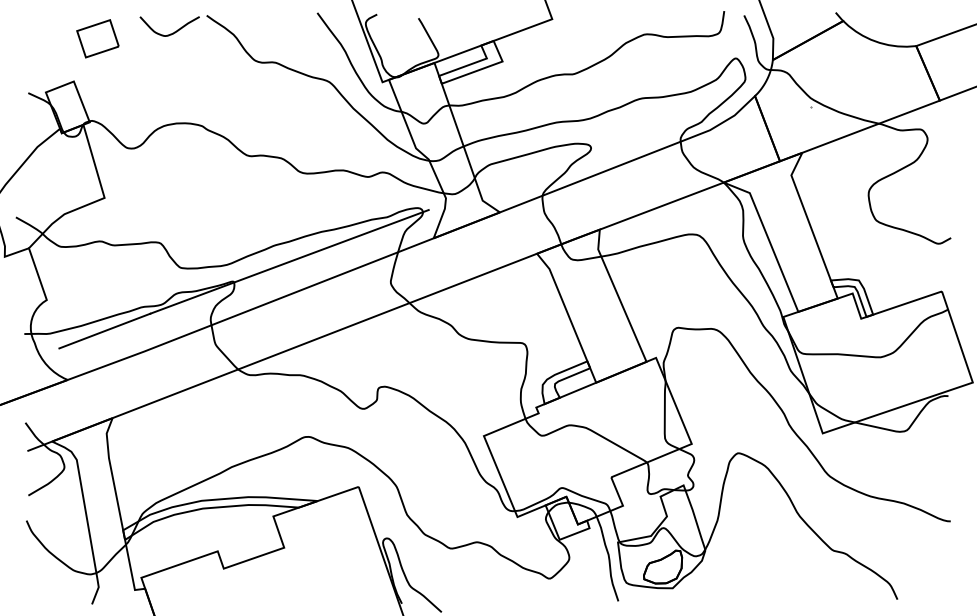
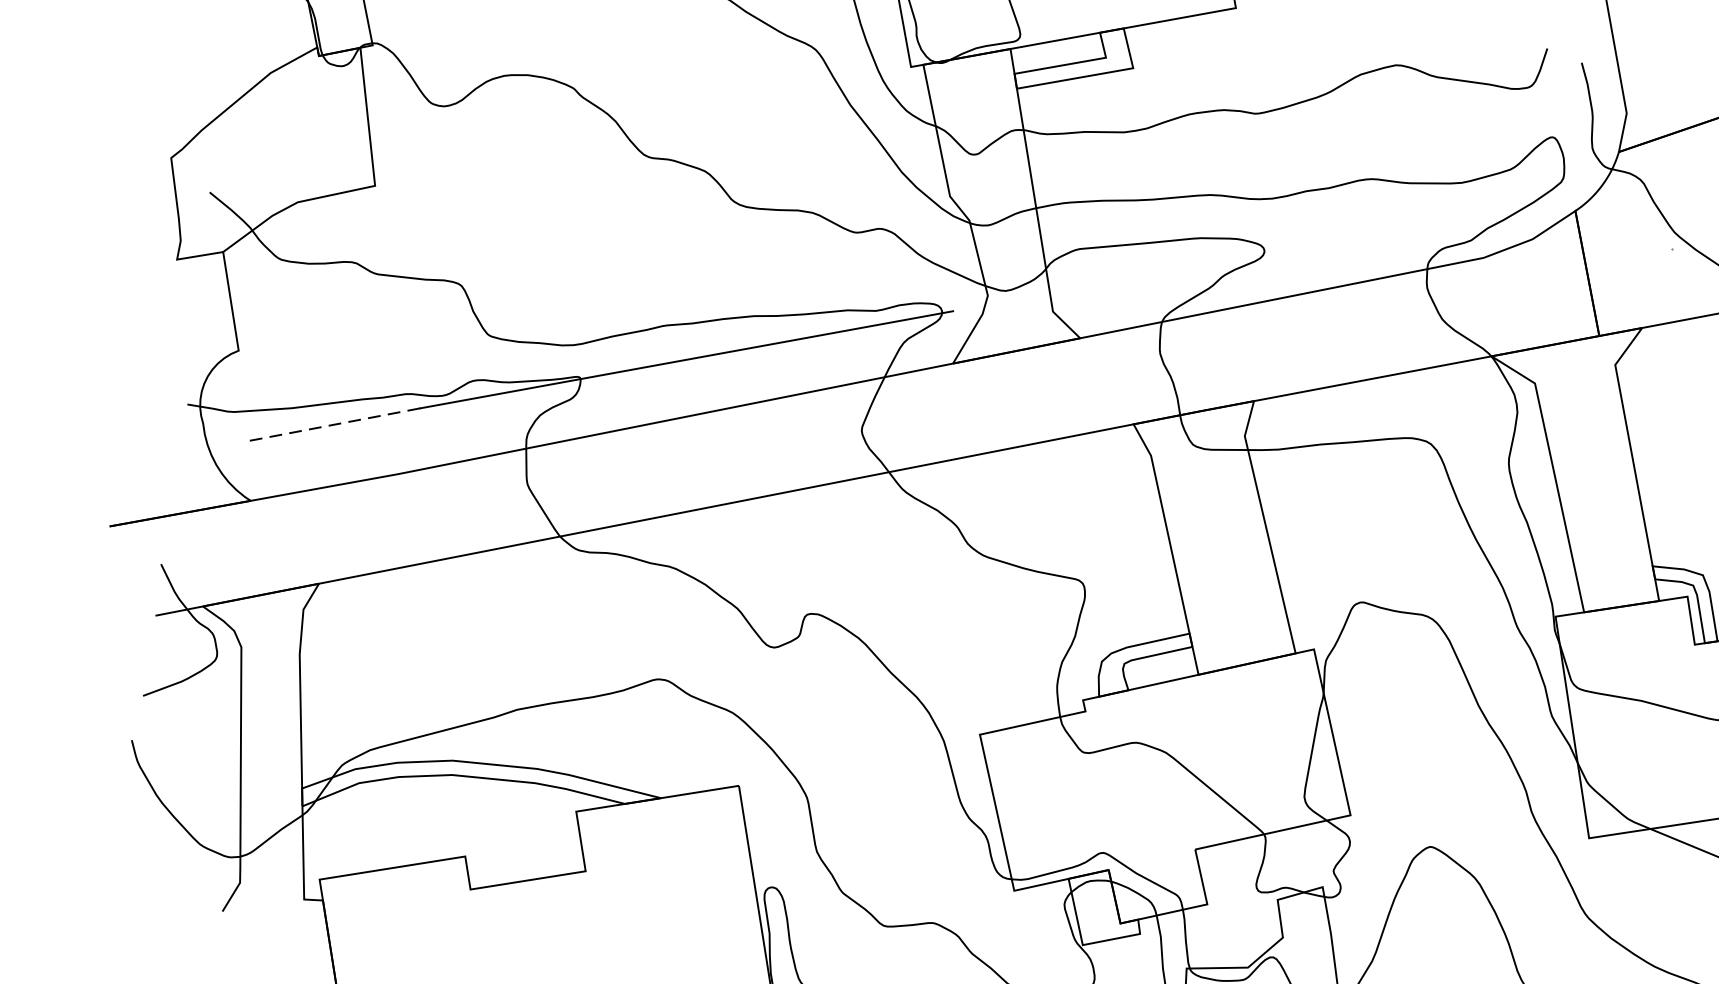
line: (104, 331) -> (332, 425), solid -> dashed

